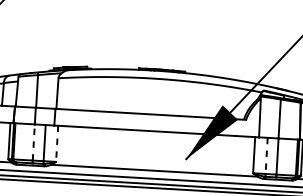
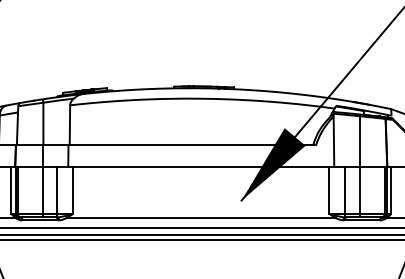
line: (33, 141) -> (42, 189), dashed -> solid
line: (57, 143) -> (73, 190), dashed -> solid
line: (266, 156) -> (345, 190), dashed -> solid

